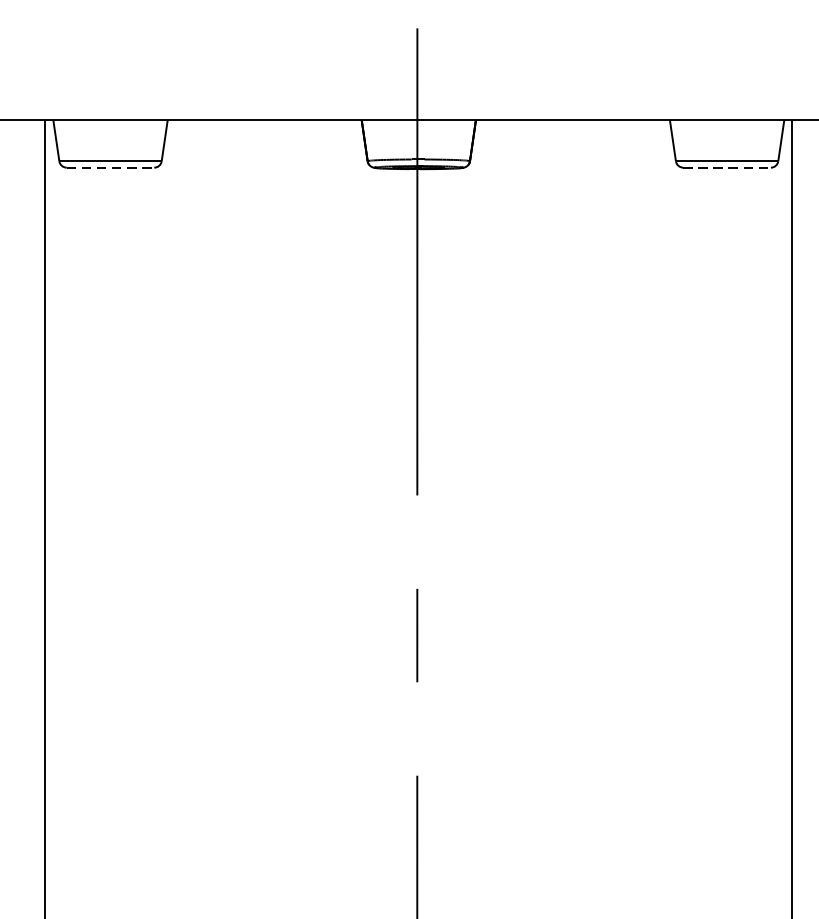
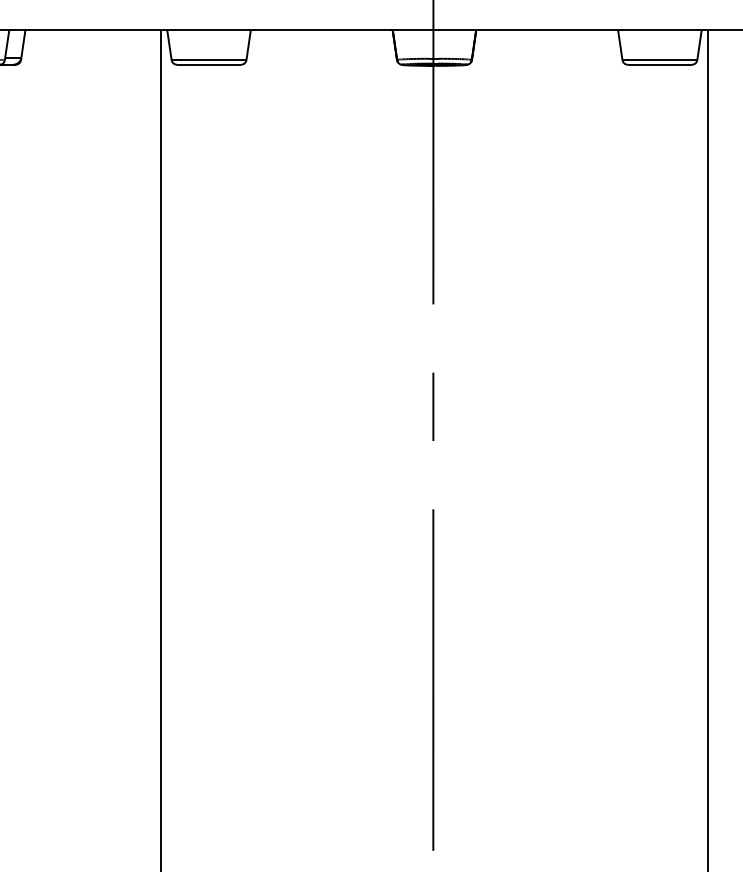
line: (111, 167) -> (209, 64), dashed -> solid
line: (727, 167) -> (660, 64), dashed -> solid

